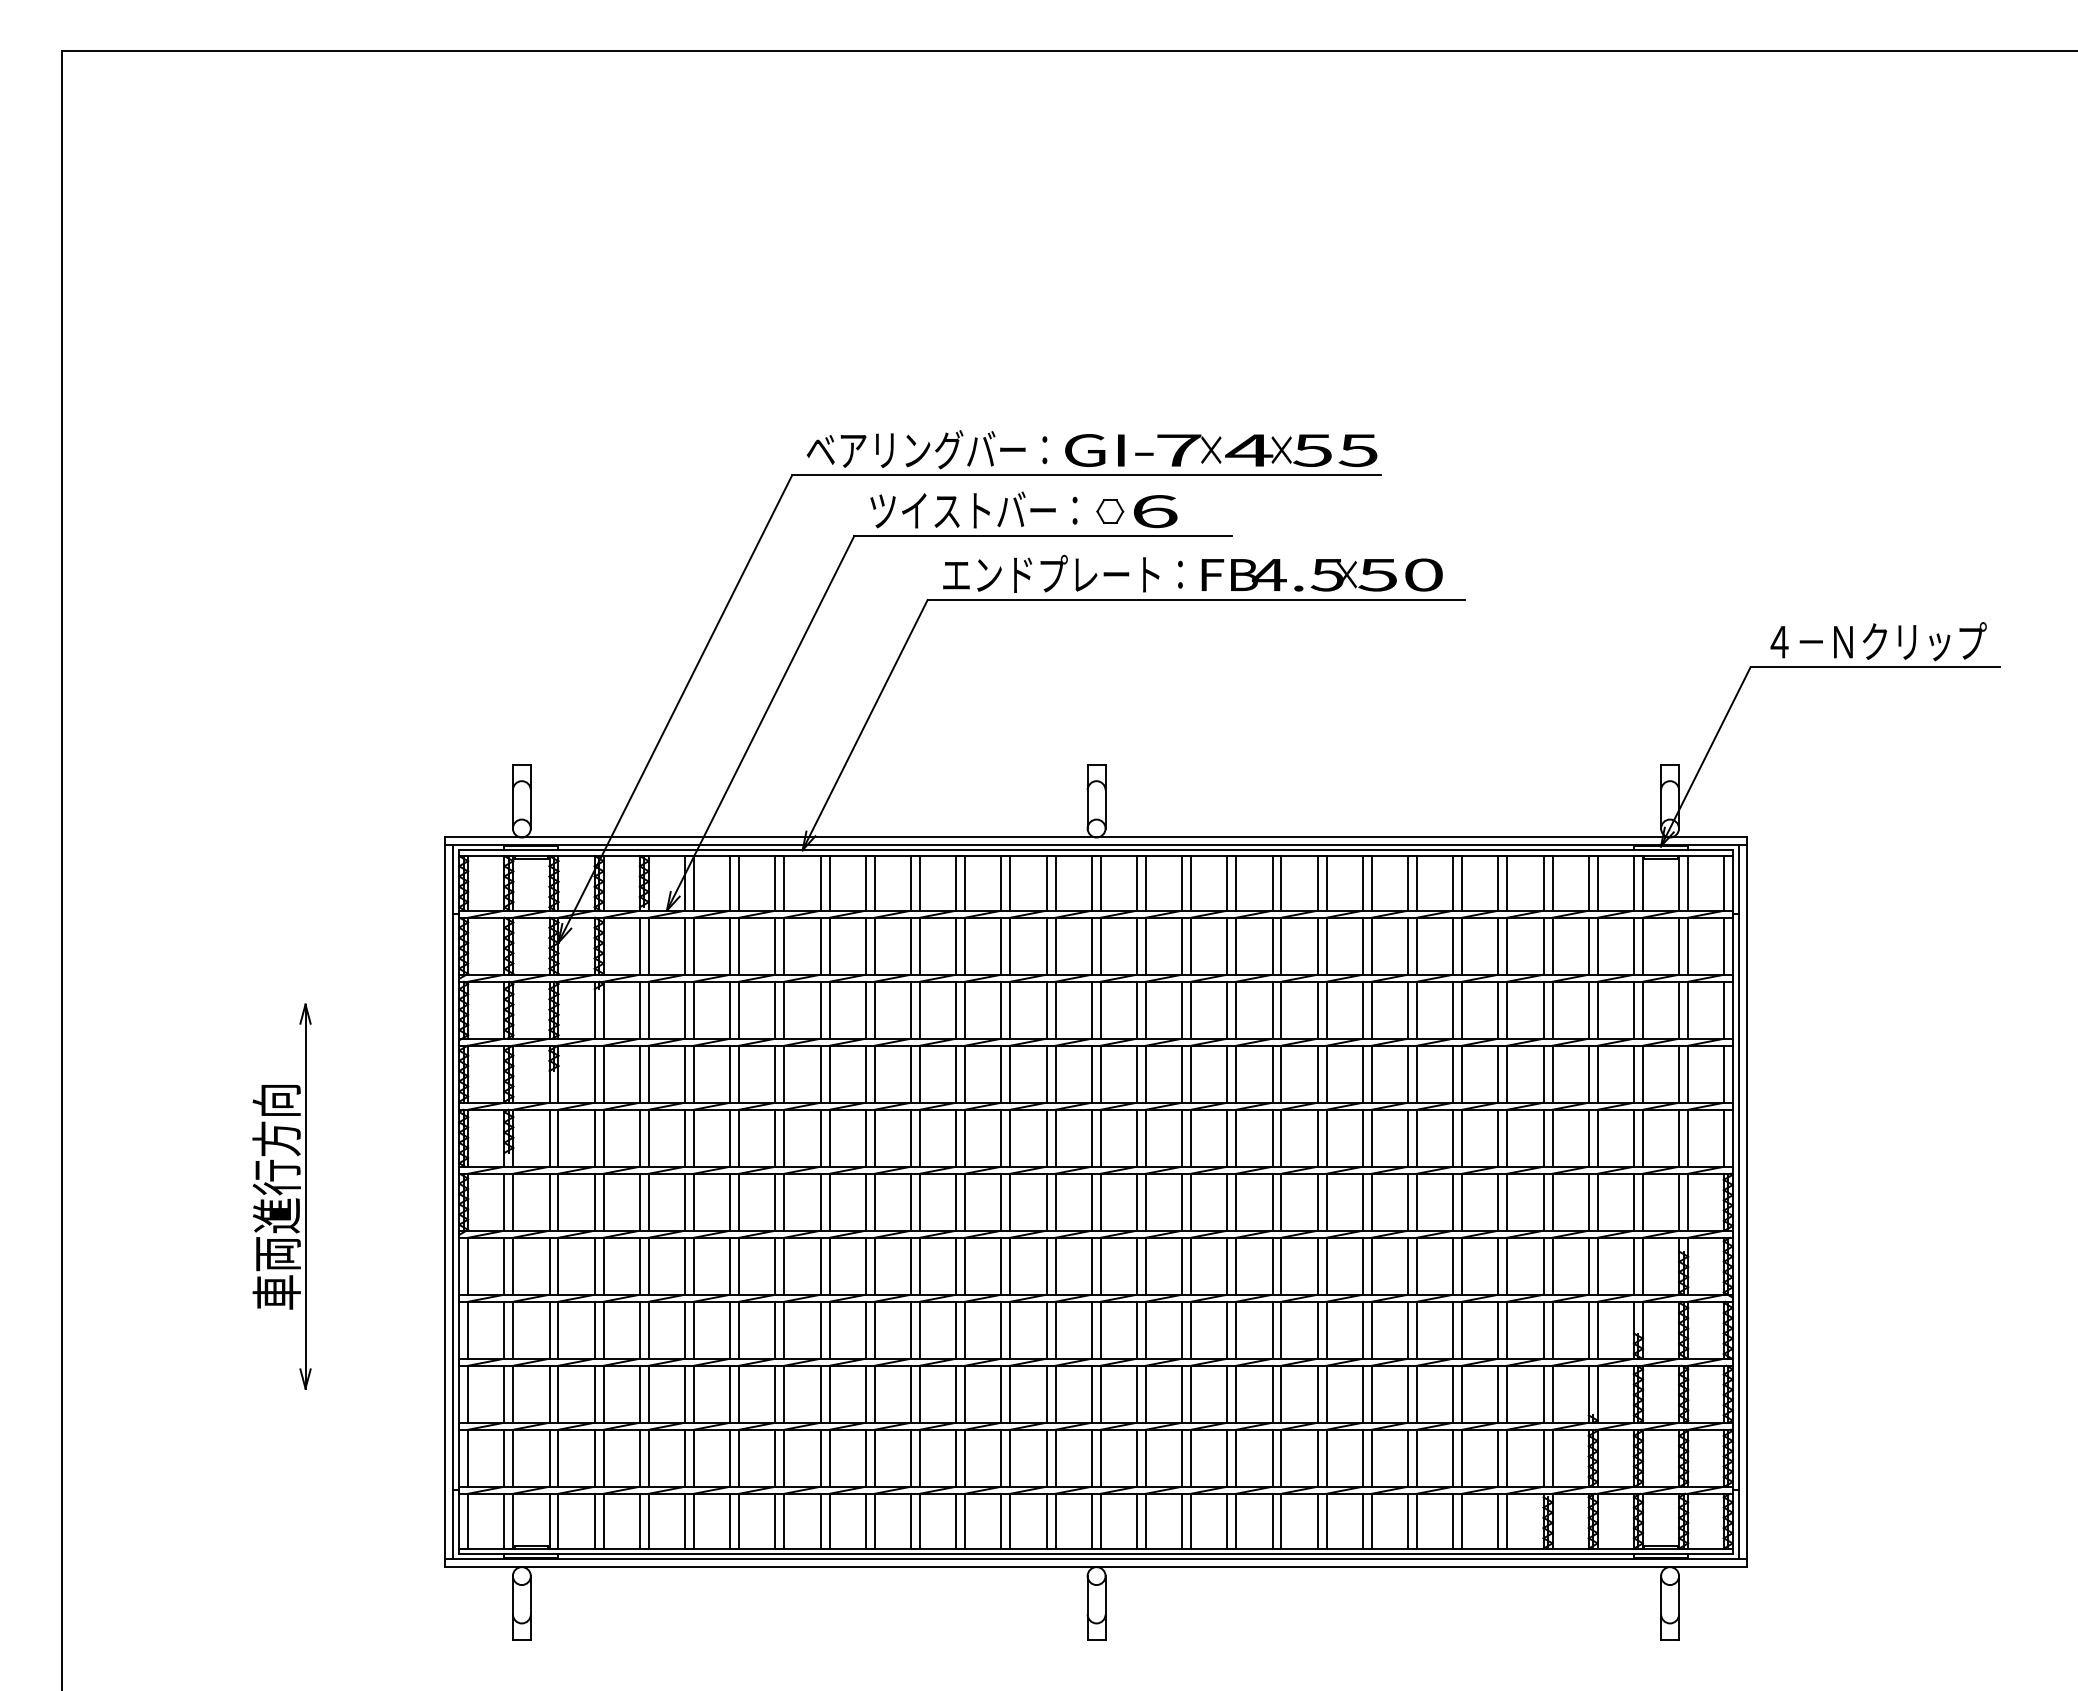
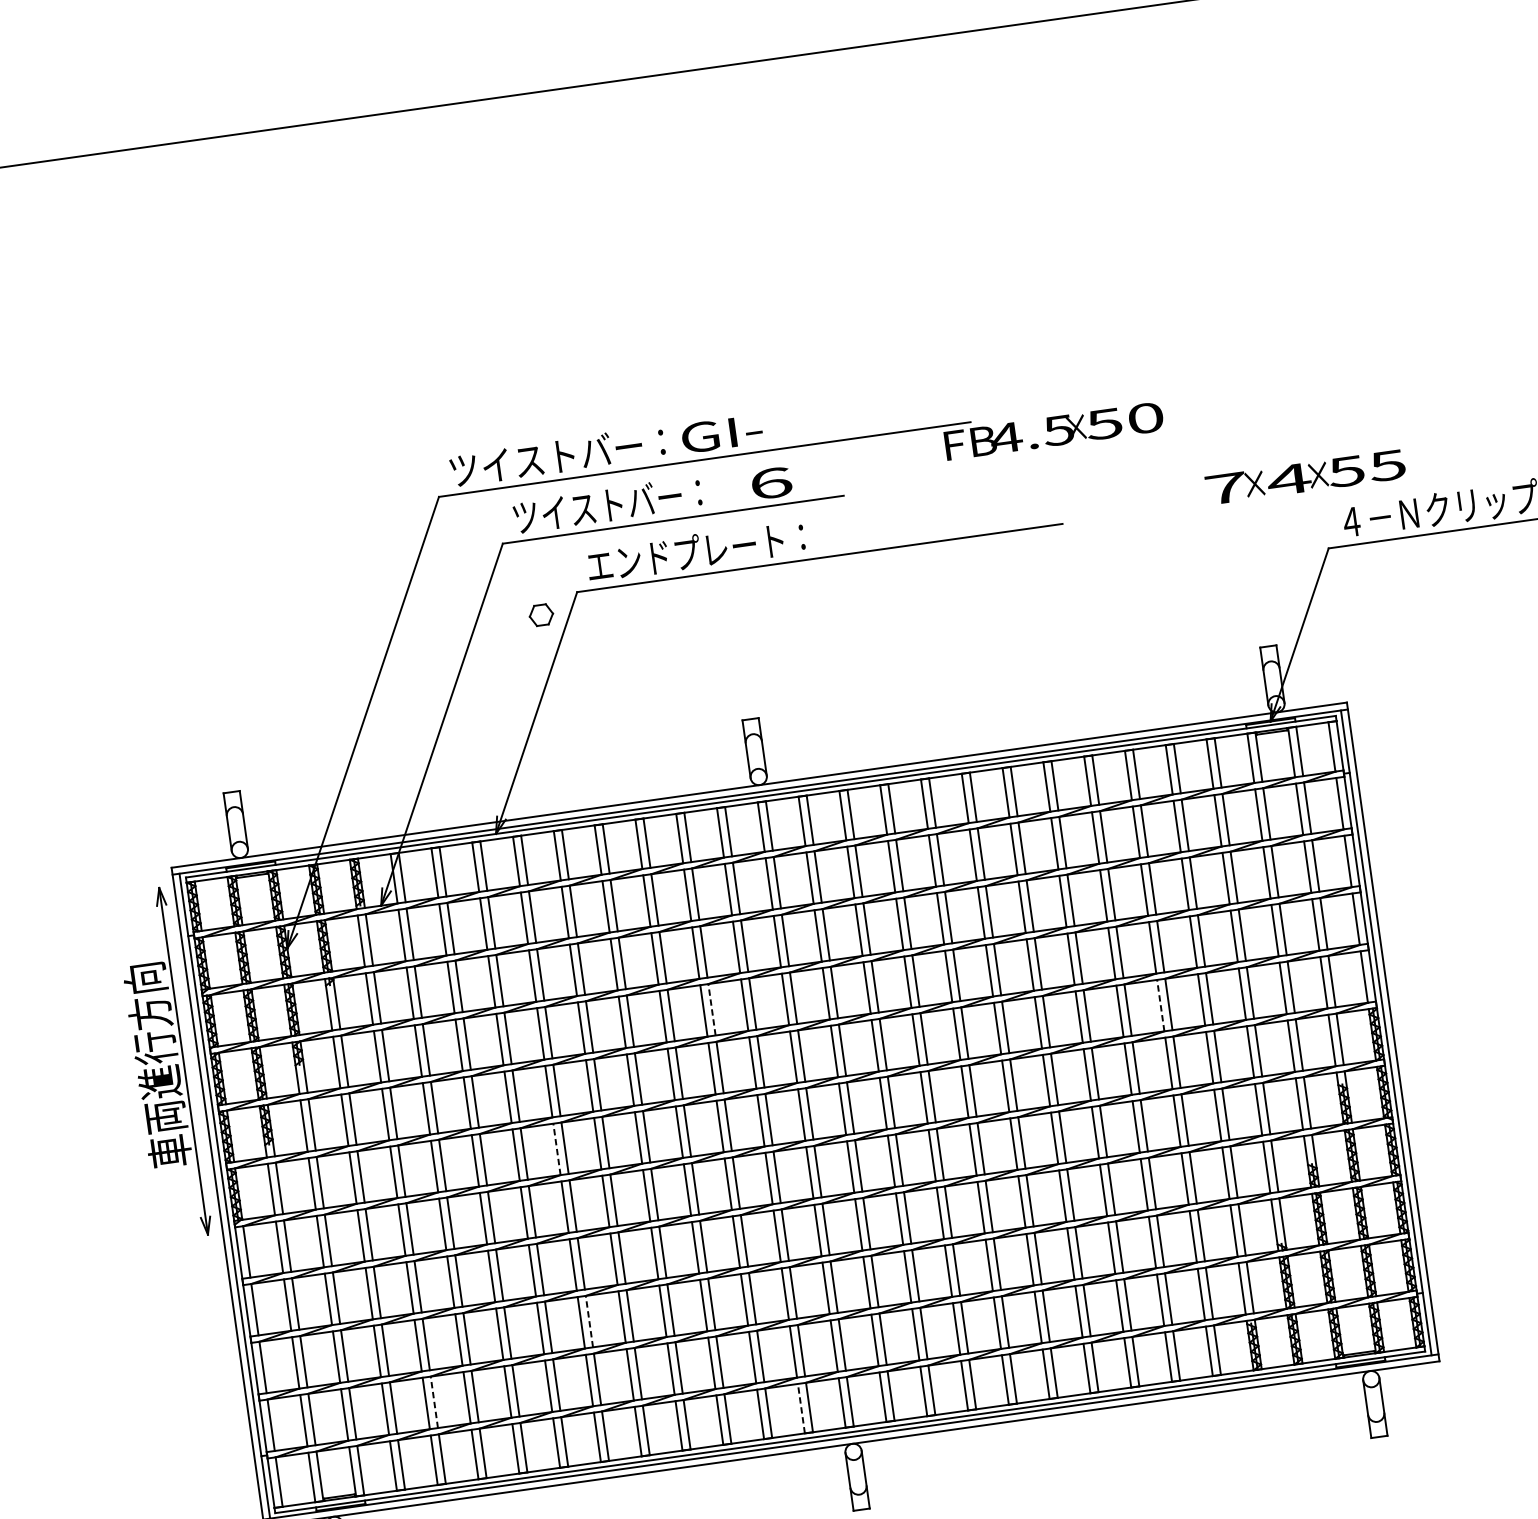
text: (926, 449) -> (557, 456), ベアリングバー： -> ツイストバー：
text: (1267, 450) -> (1305, 477), moved
part: (1110, 511) -> (541, 615), moved
text: (1321, 574) -> (1053, 430), moved
line: (1010, 1073) -> (712, 1009), solid -> dashed
line: (1498, 1137) -> (1160, 1004), solid -> dashed
part: (281, 1196) -> (161, 1064), moved
line: (820, 1201) -> (556, 1148), solid -> dashed
line: (829, 1393) -> (589, 1320), solid -> dashed
line: (648, 1457) -> (433, 1401), solid -> dashed
line: (1046, 1520) -> (801, 1408), solid -> dashed

